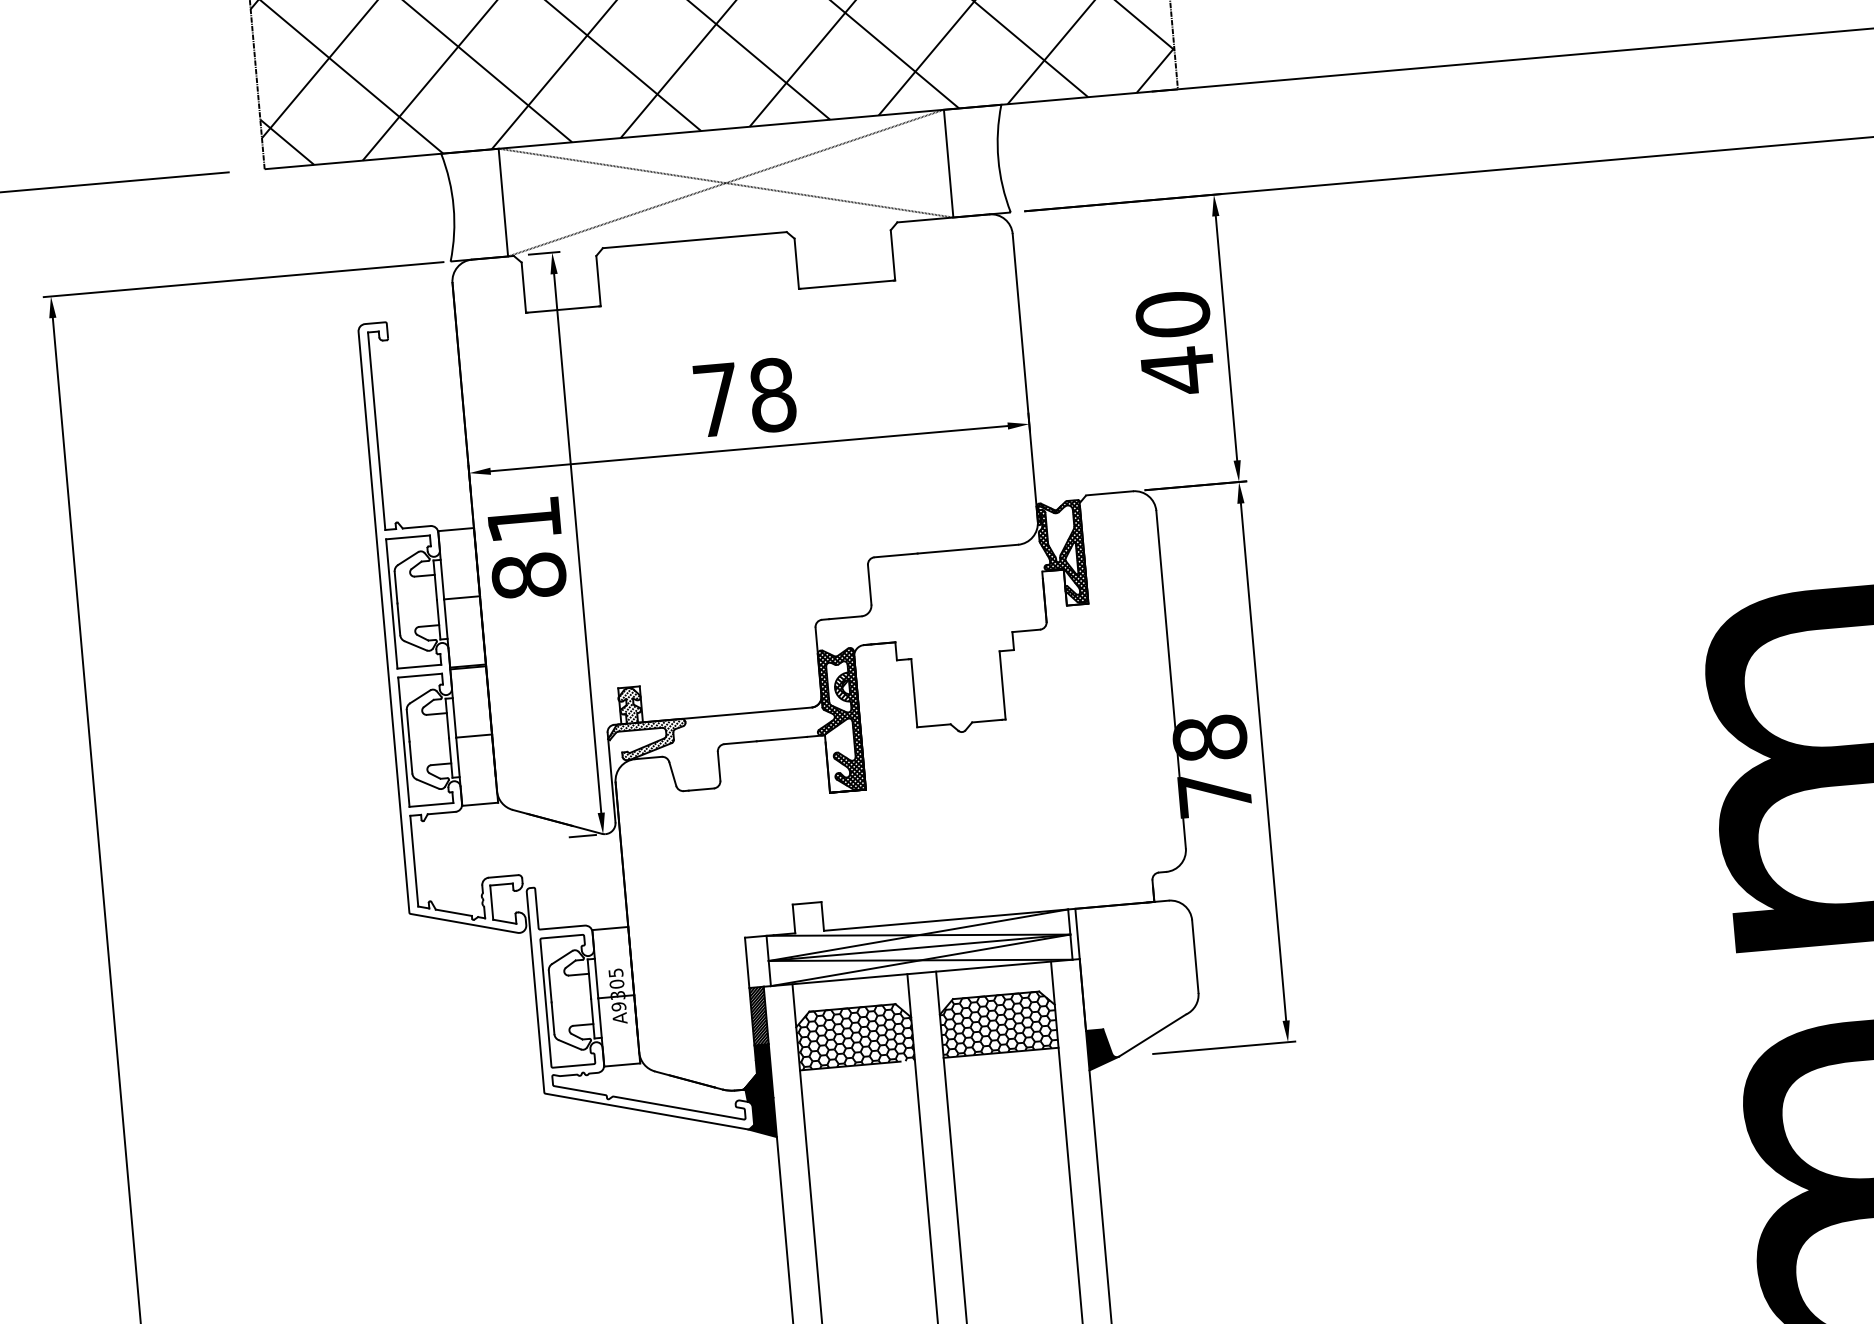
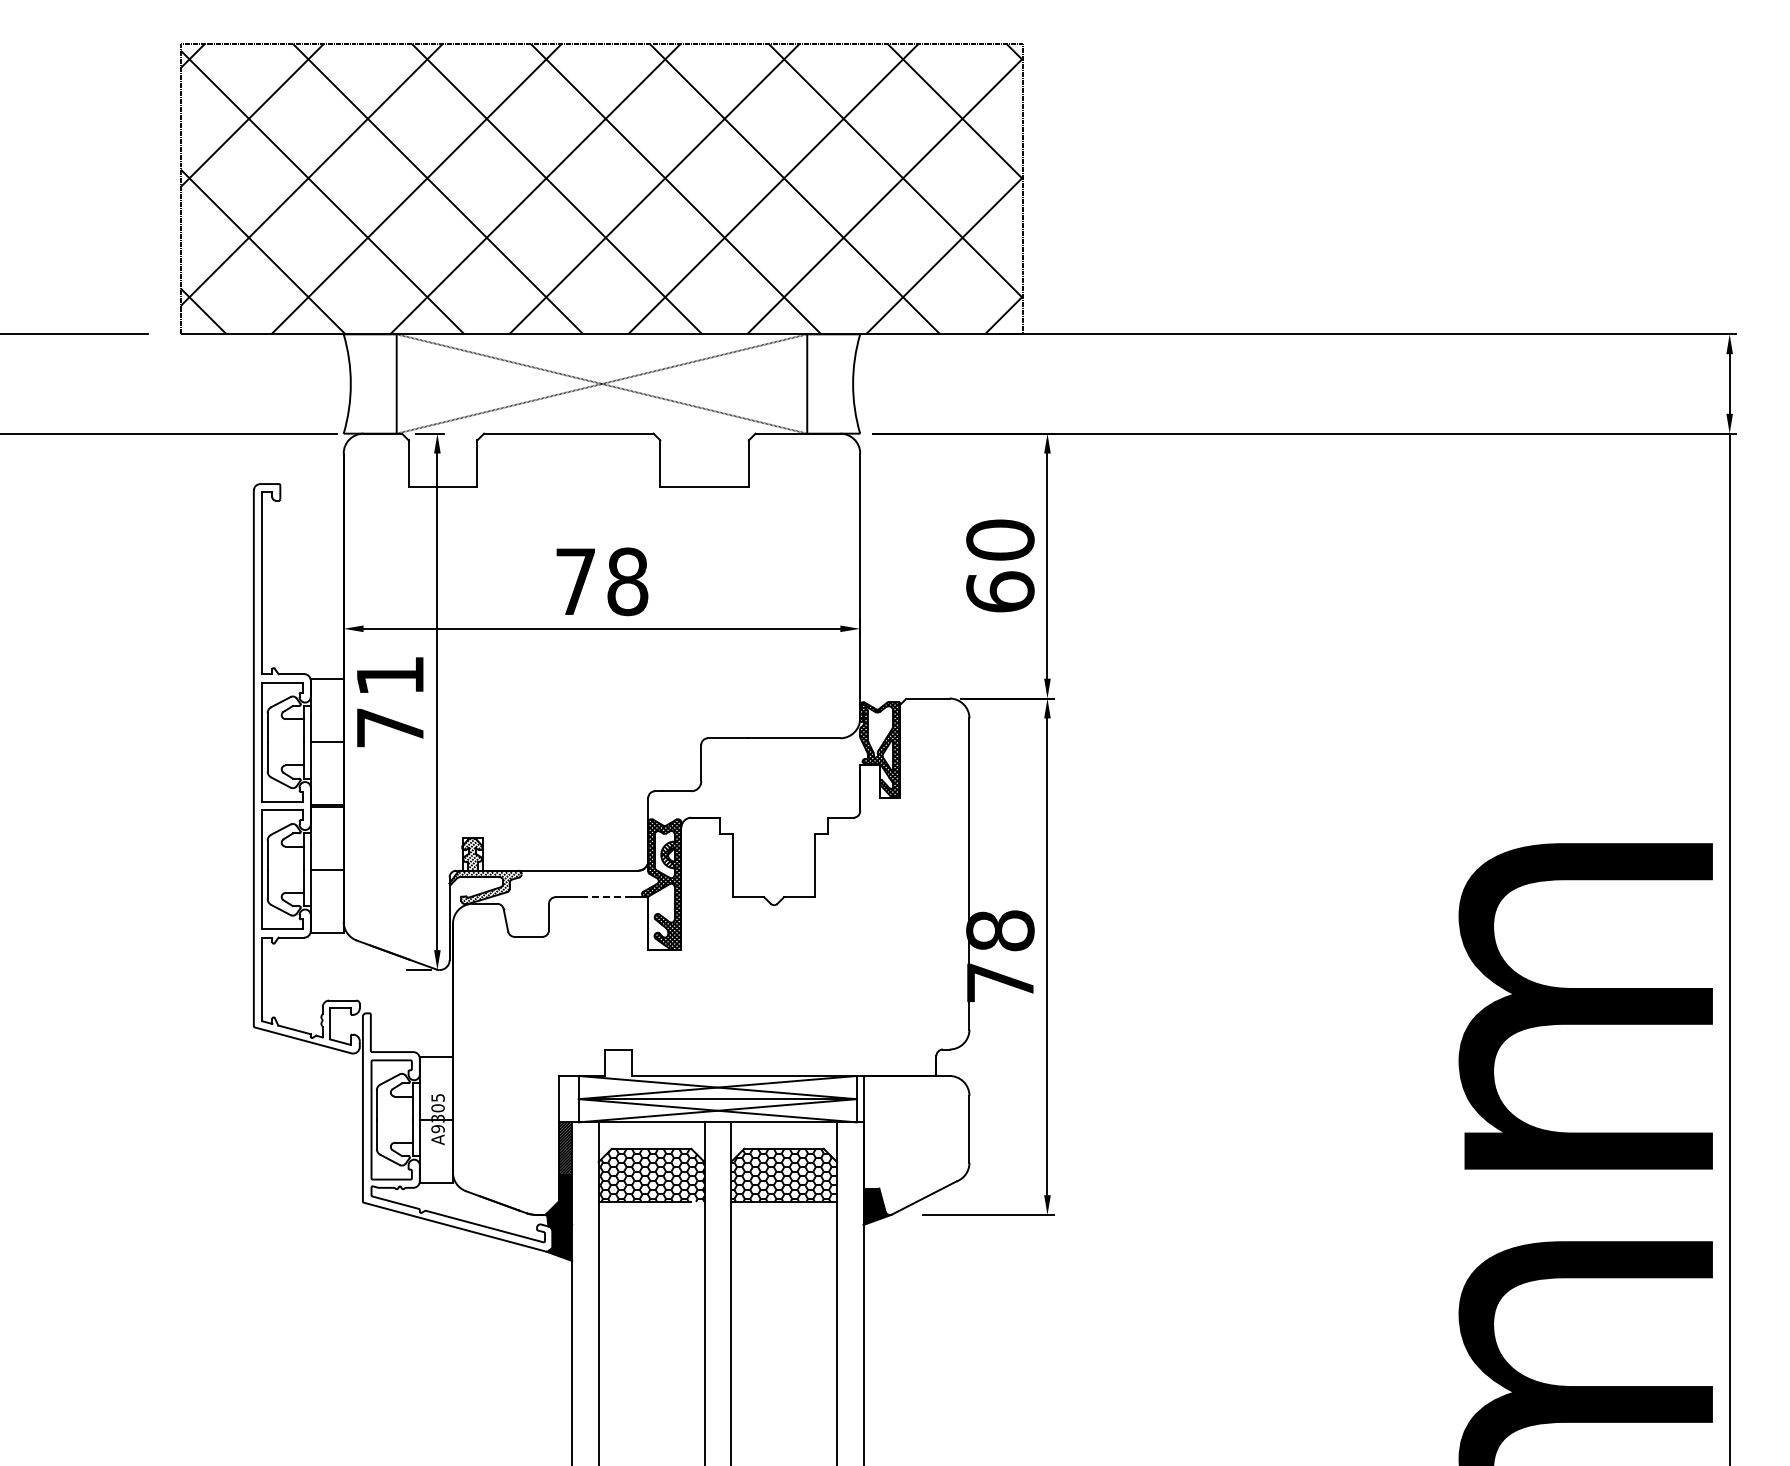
text: (1178, 371) -> (1000, 592), 40 -> 60
text: (529, 575) -> (390, 727), 81 -> 71
line: (781, 739) -> (608, 897), solid -> dashed

